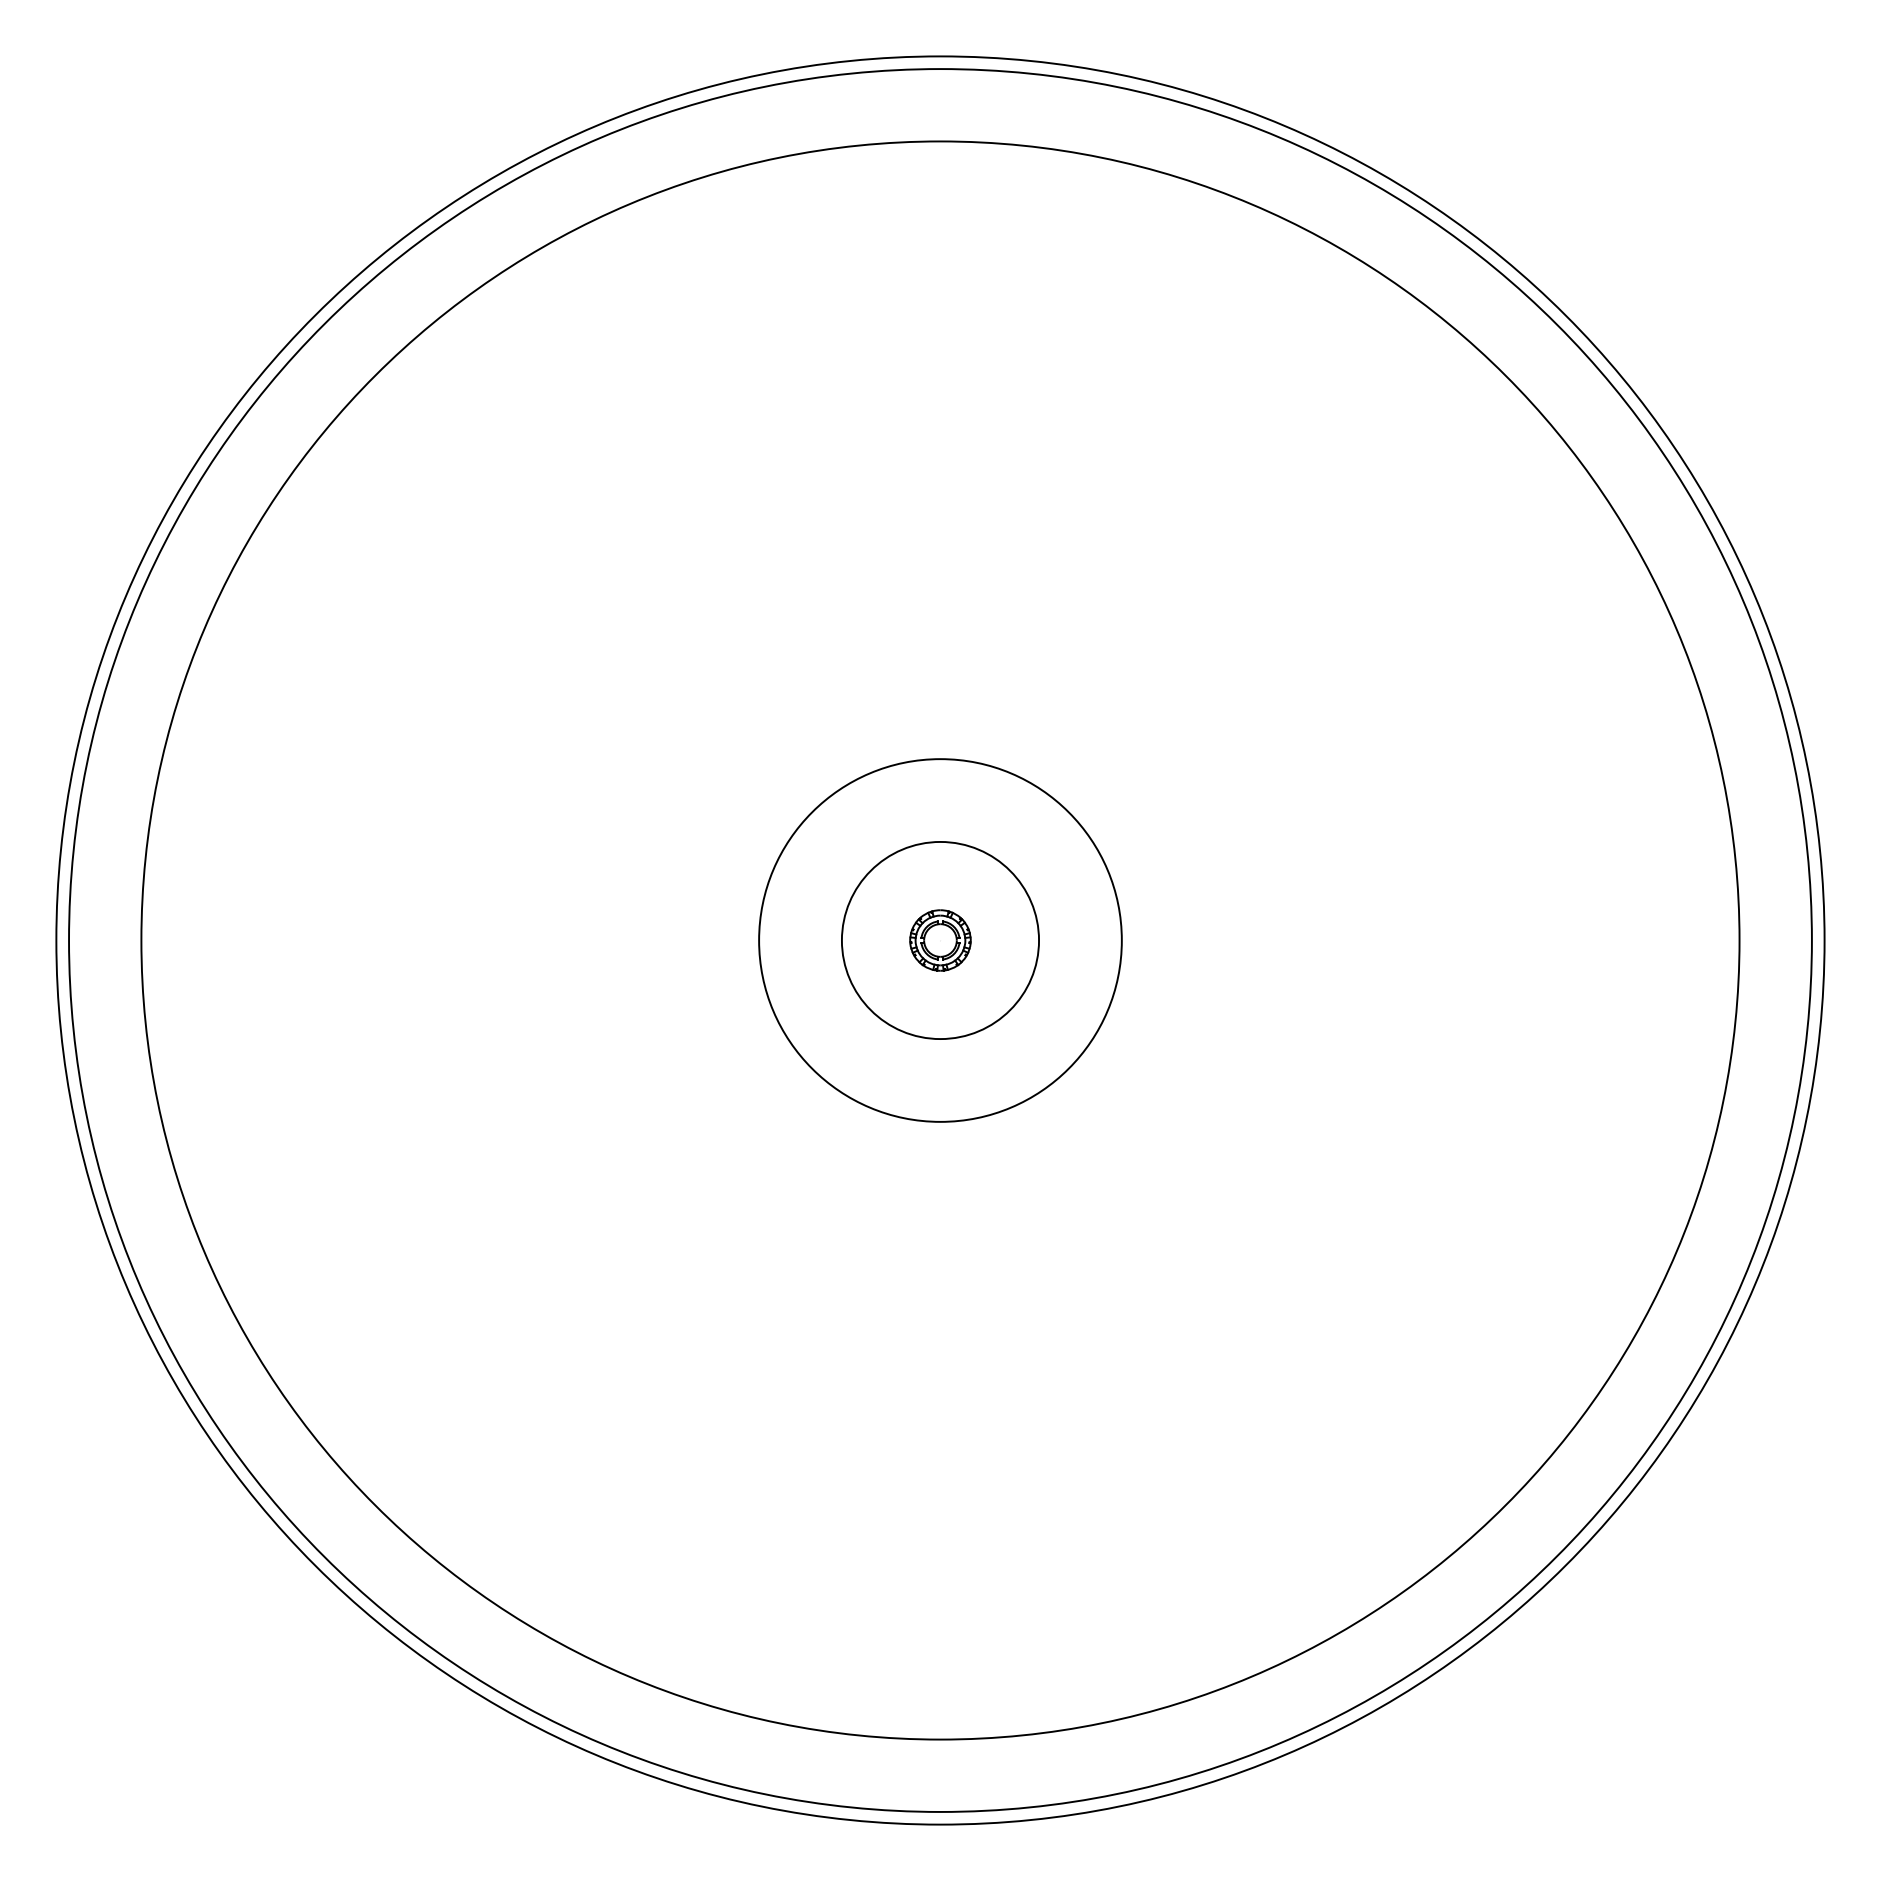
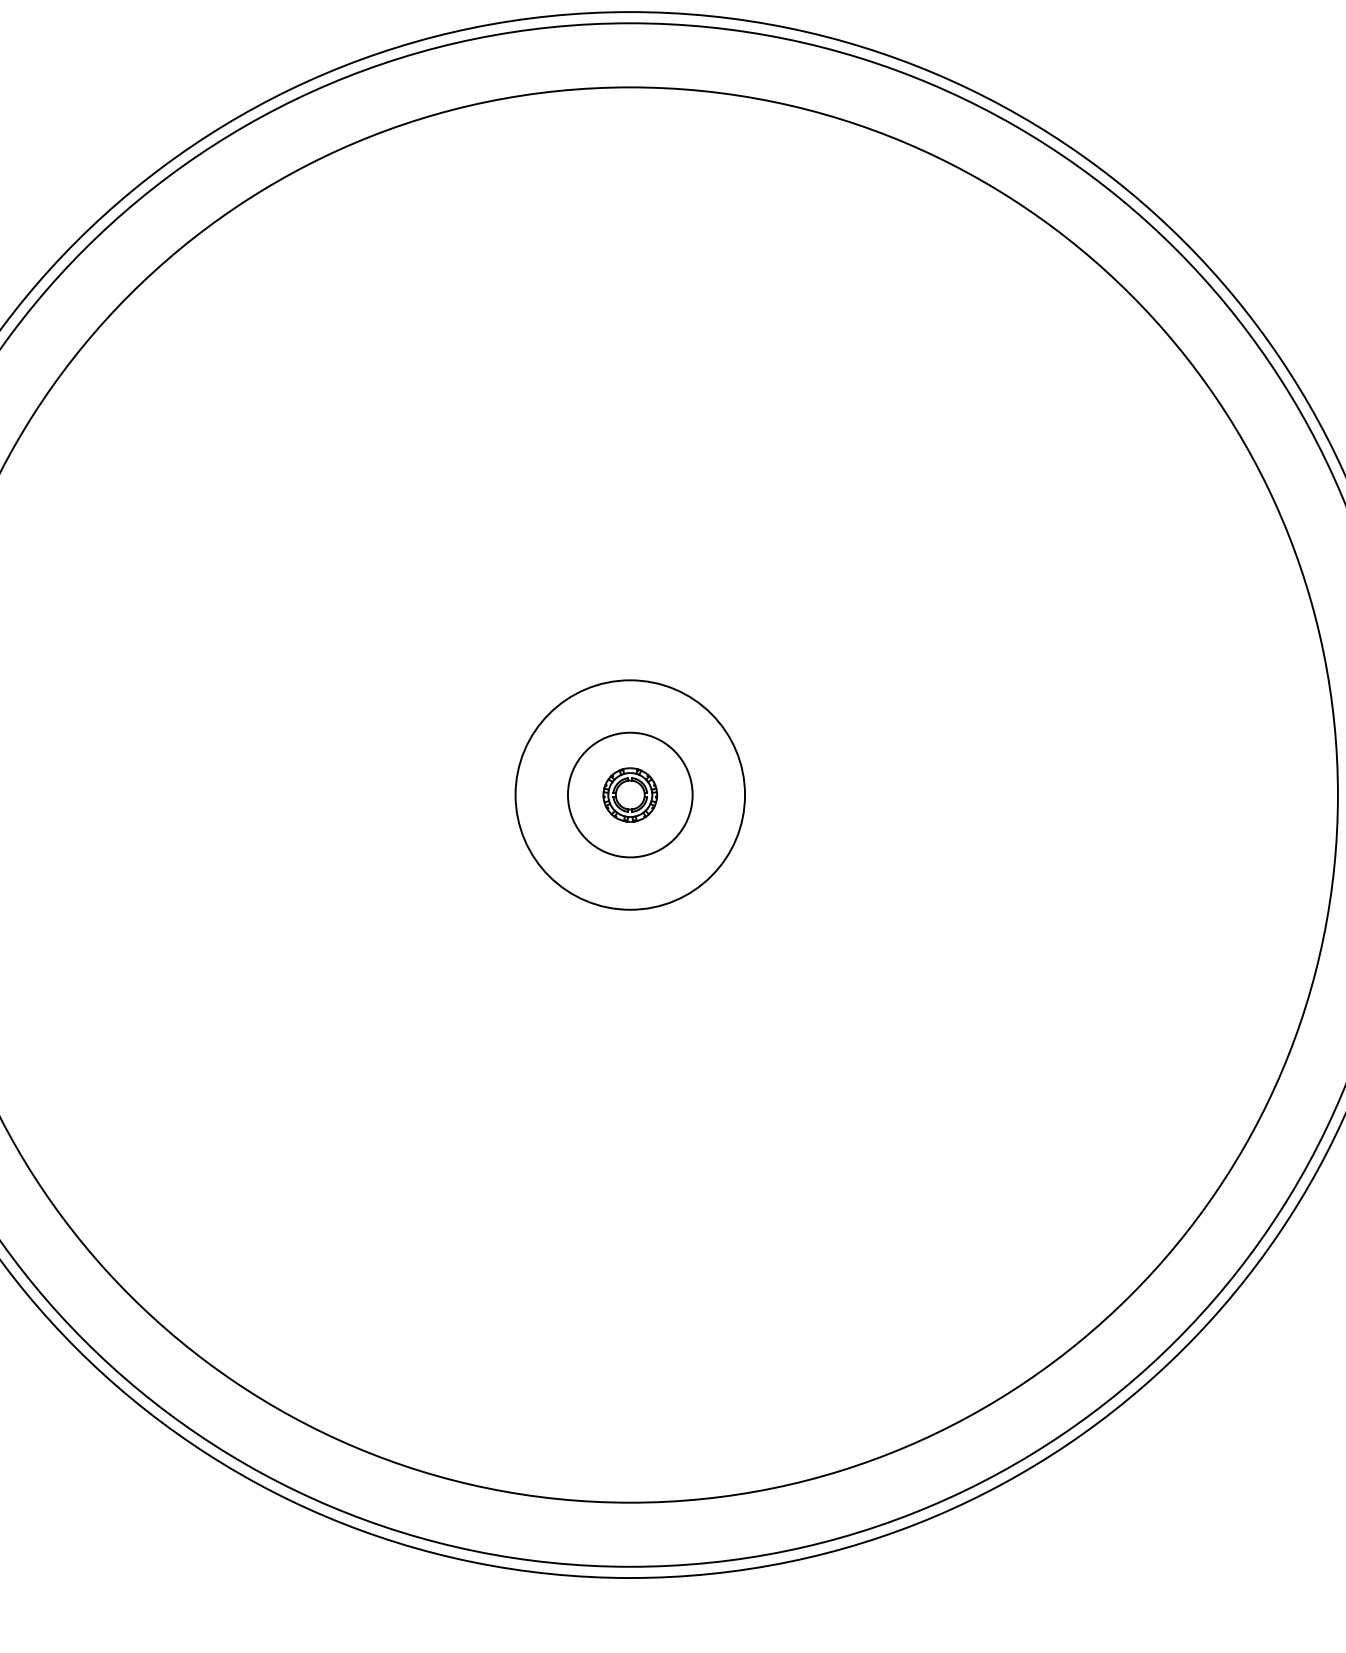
circle: (940, 940) -> (630, 795), size x0.71
circle: (940, 940) -> (630, 795), size x0.71

